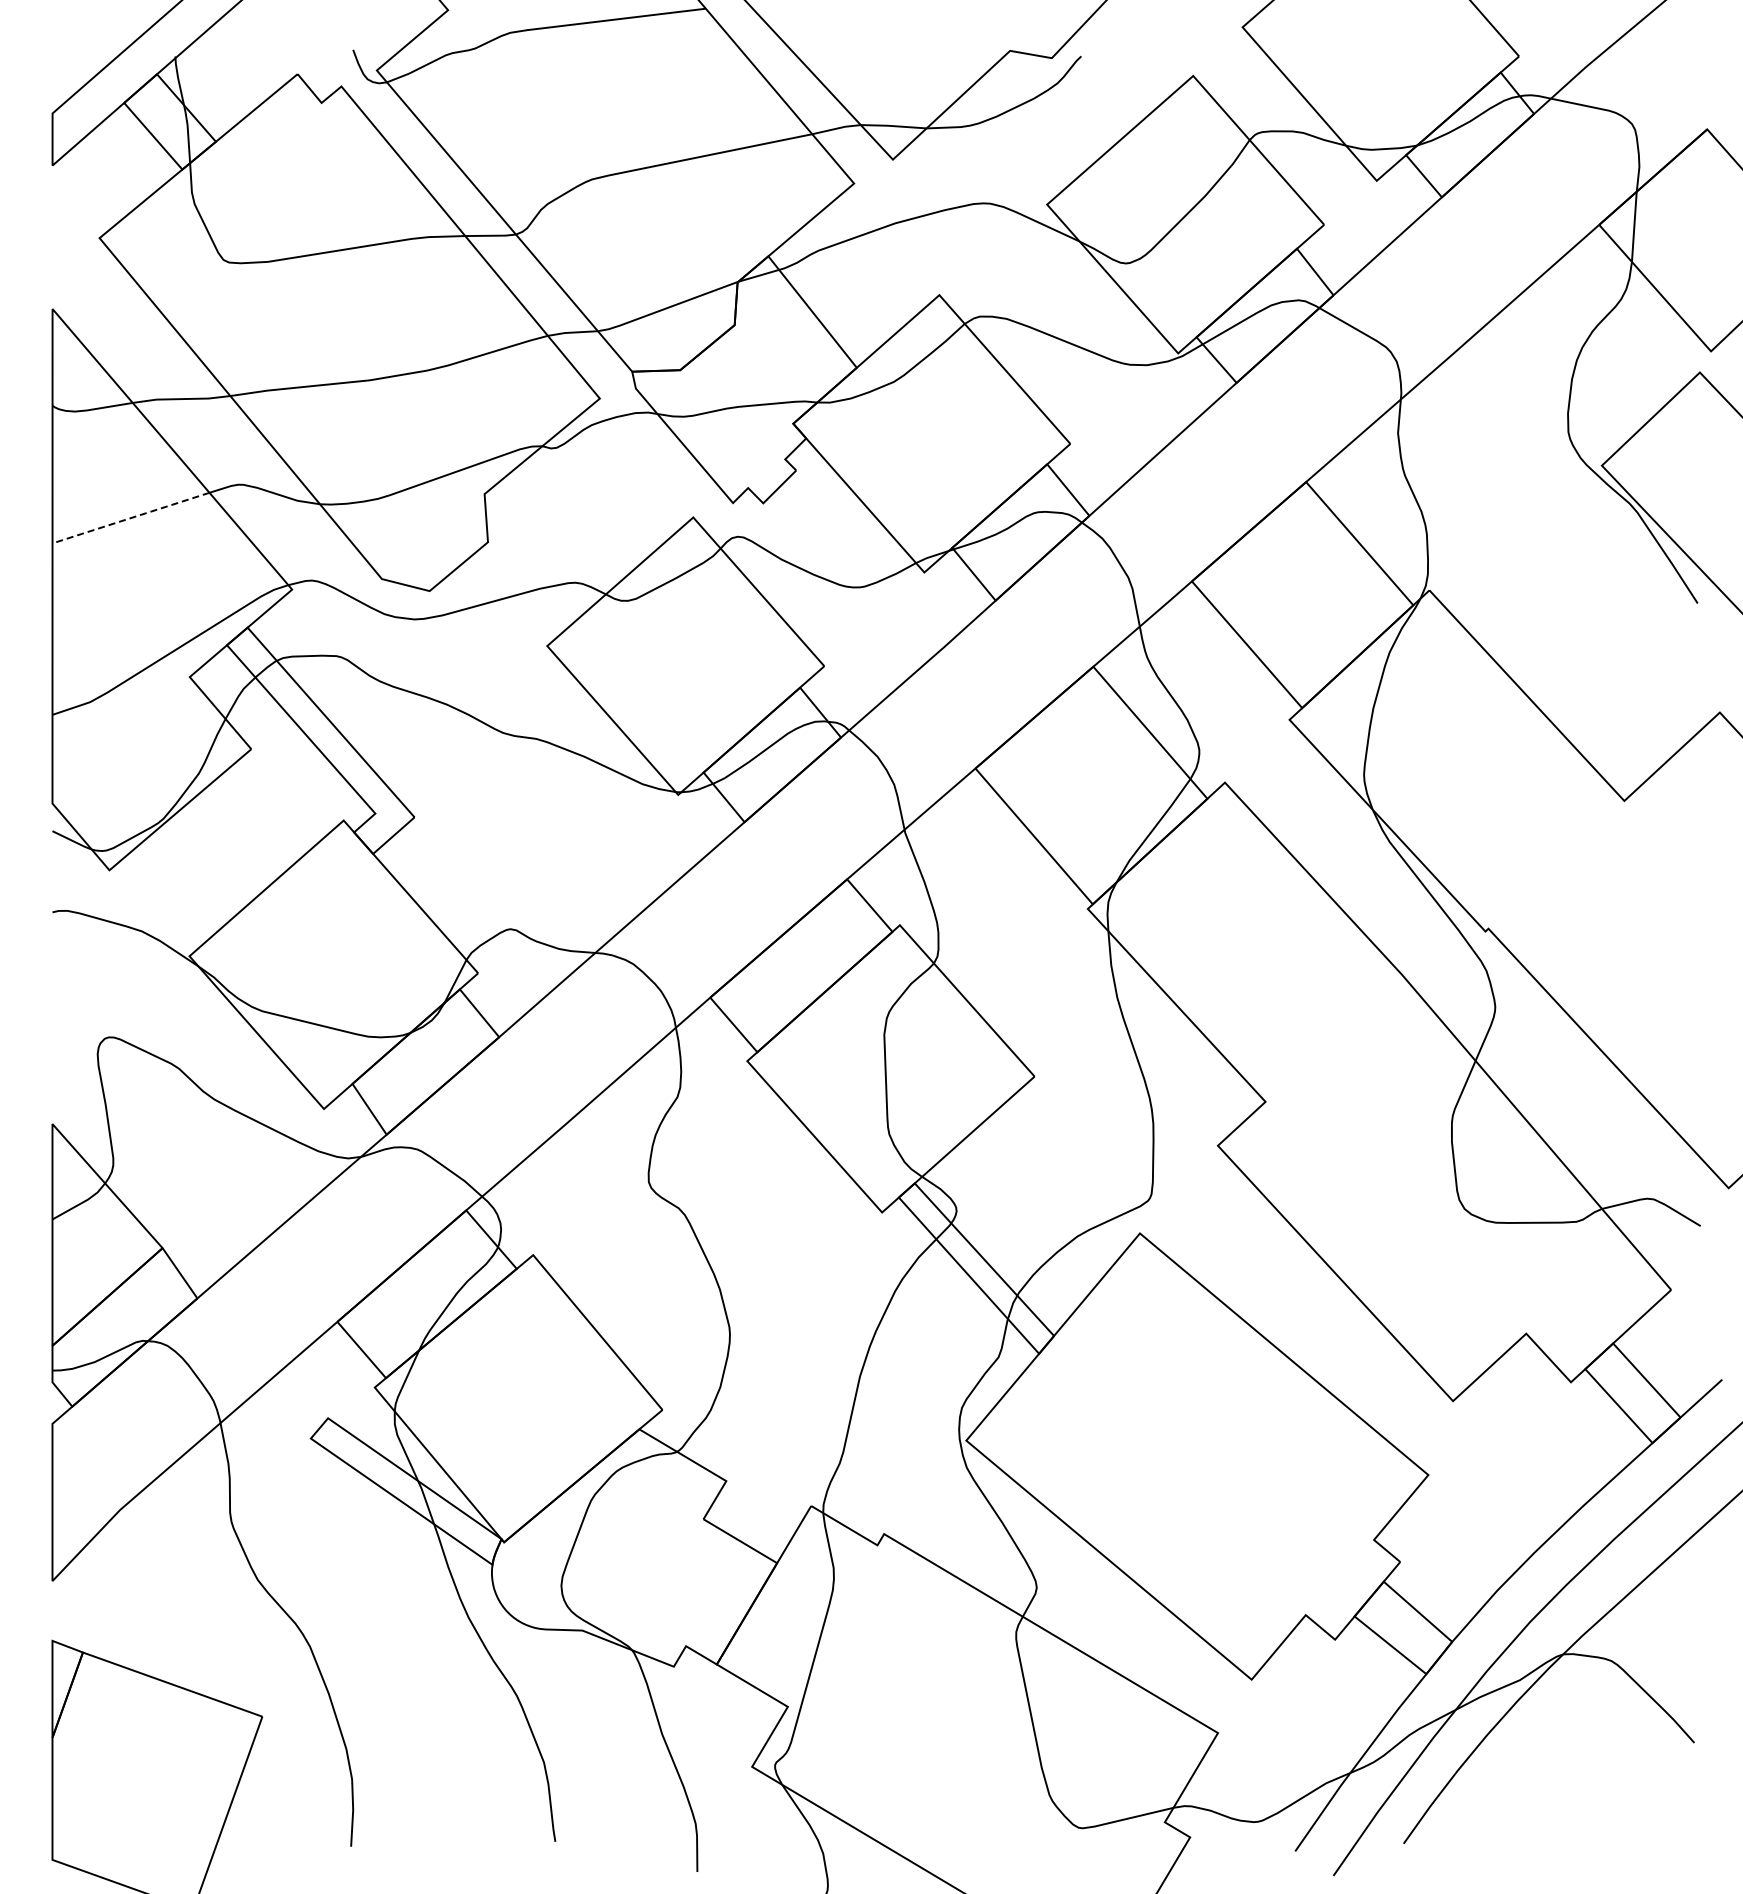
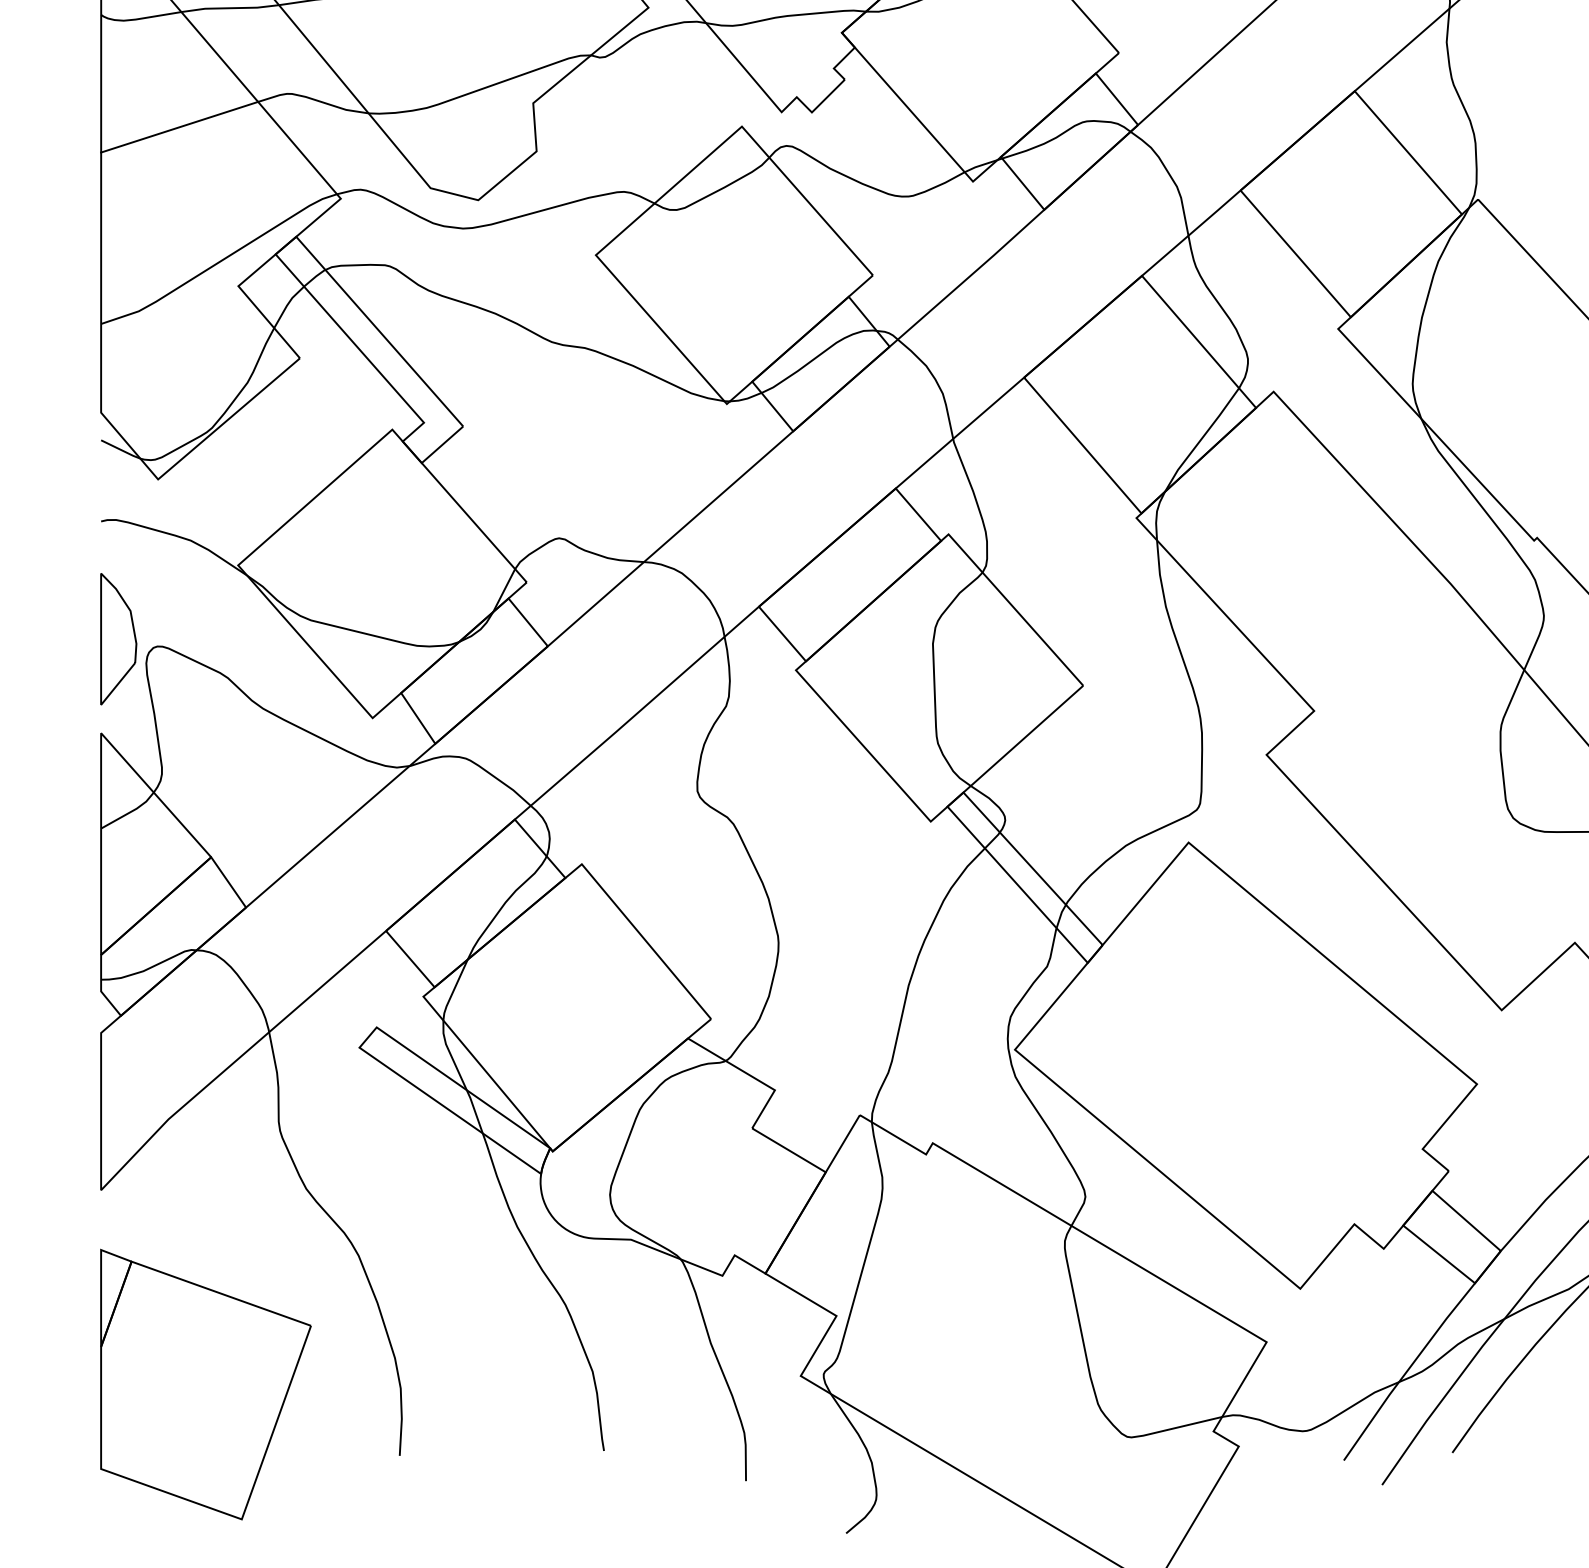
line: (130, 518) -> (179, 127), dashed -> solid
part: (69, 1030) -> (118, 639), added

